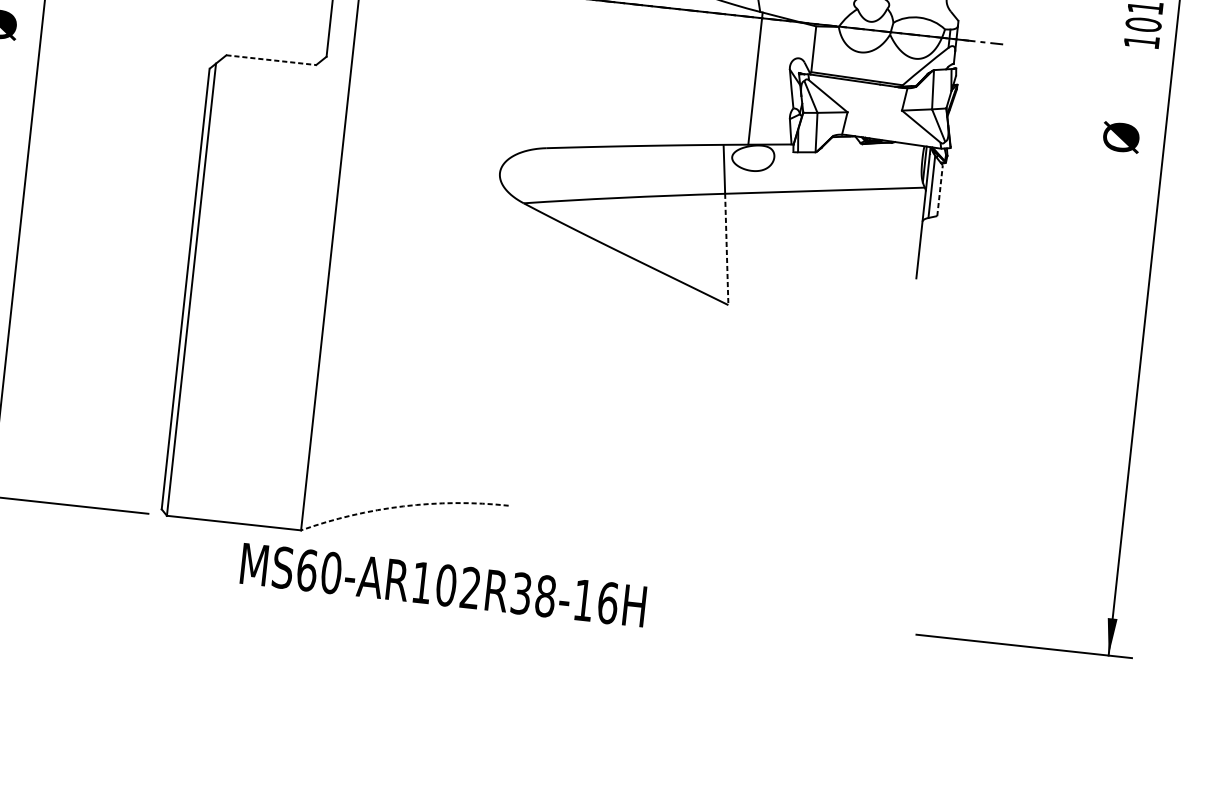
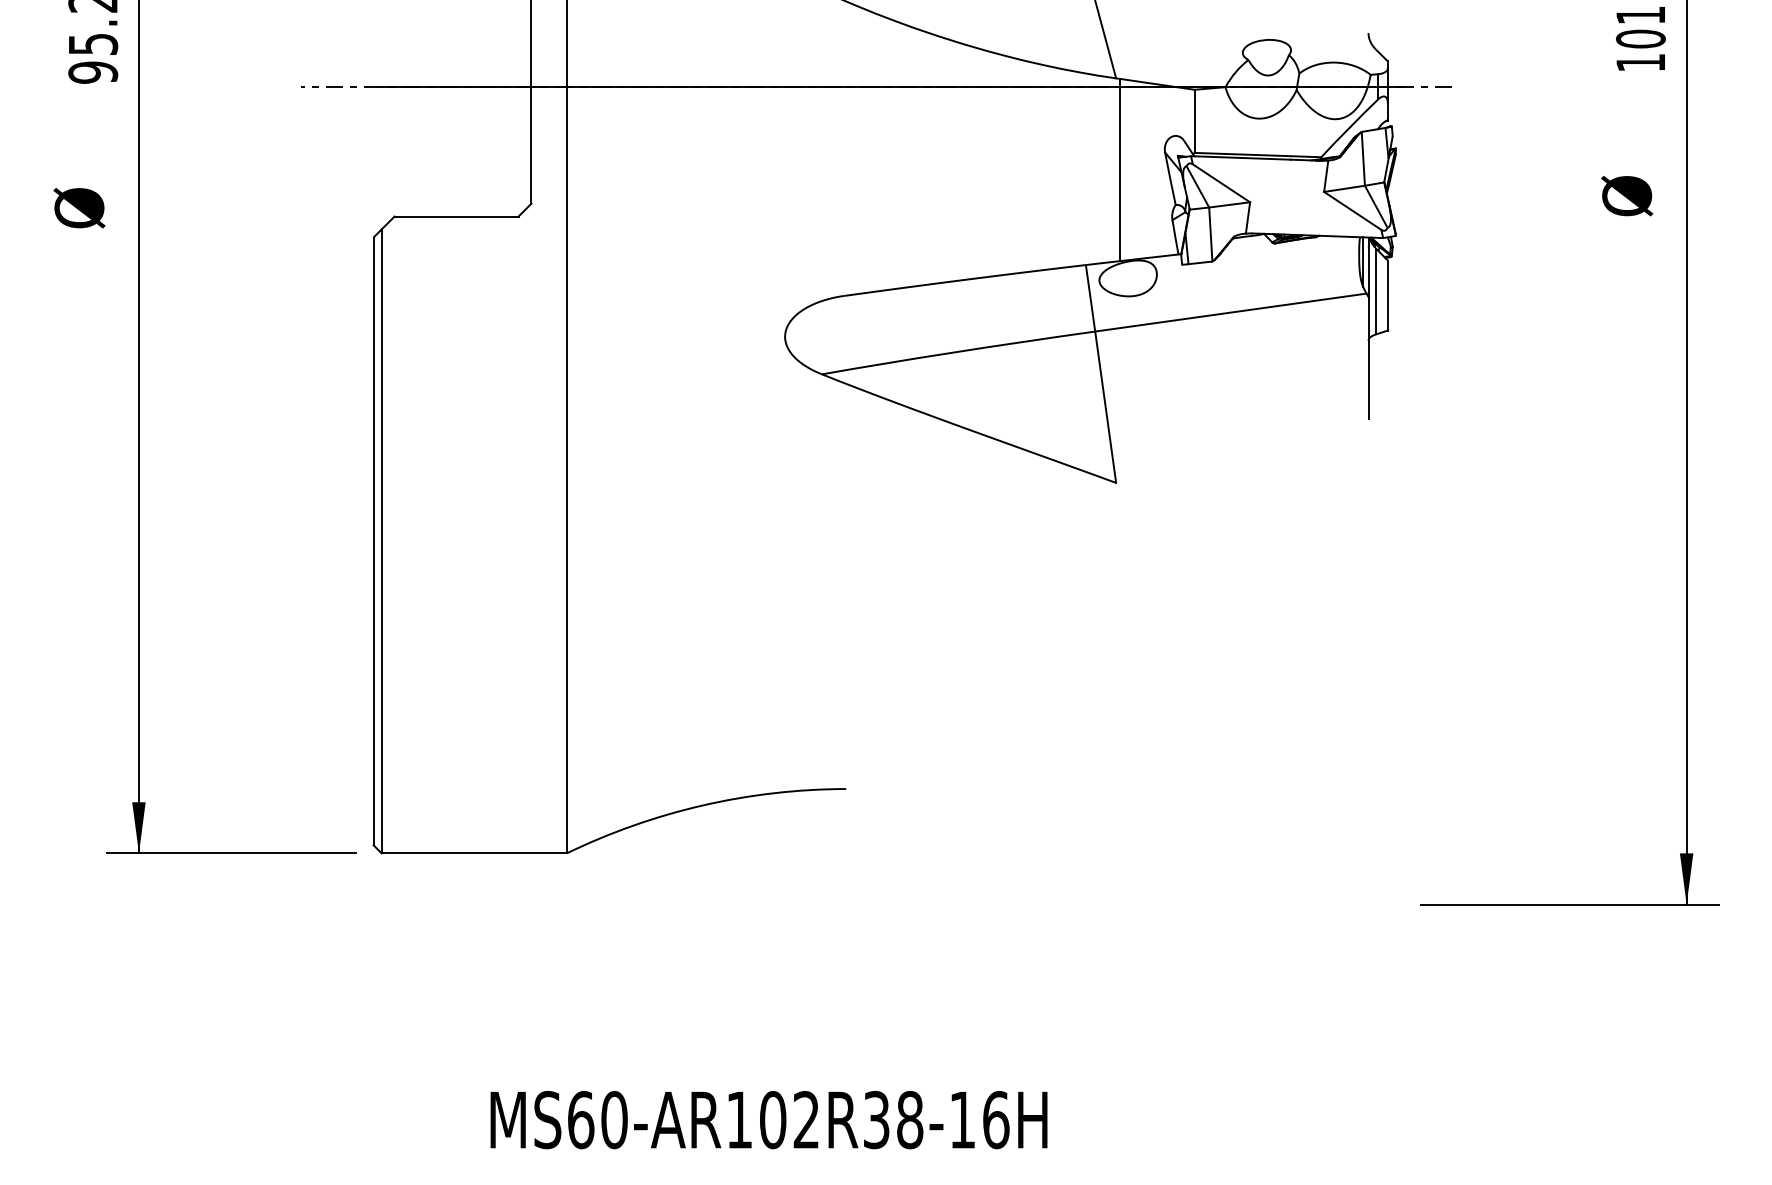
line: (271, 60) -> (456, 216), dashed -> solid
line: (939, 190) -> (1387, 295), dashed -> solid
line: (726, 249) -> (1105, 407), dashed -> solid
arc: (403, 506) -> (702, 805), dashed -> solid
text: (443, 585) -> (768, 1120), moved

